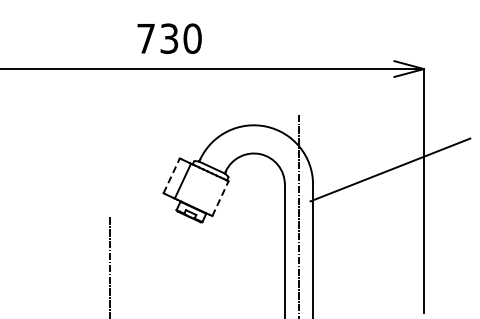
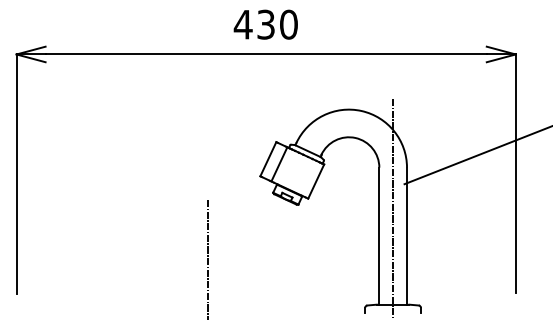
text: (145, 38) -> (242, 24), 730 -> 430
line: (171, 176) -> (268, 159), dashed -> solid
line: (220, 198) -> (316, 181), dashed -> solid

